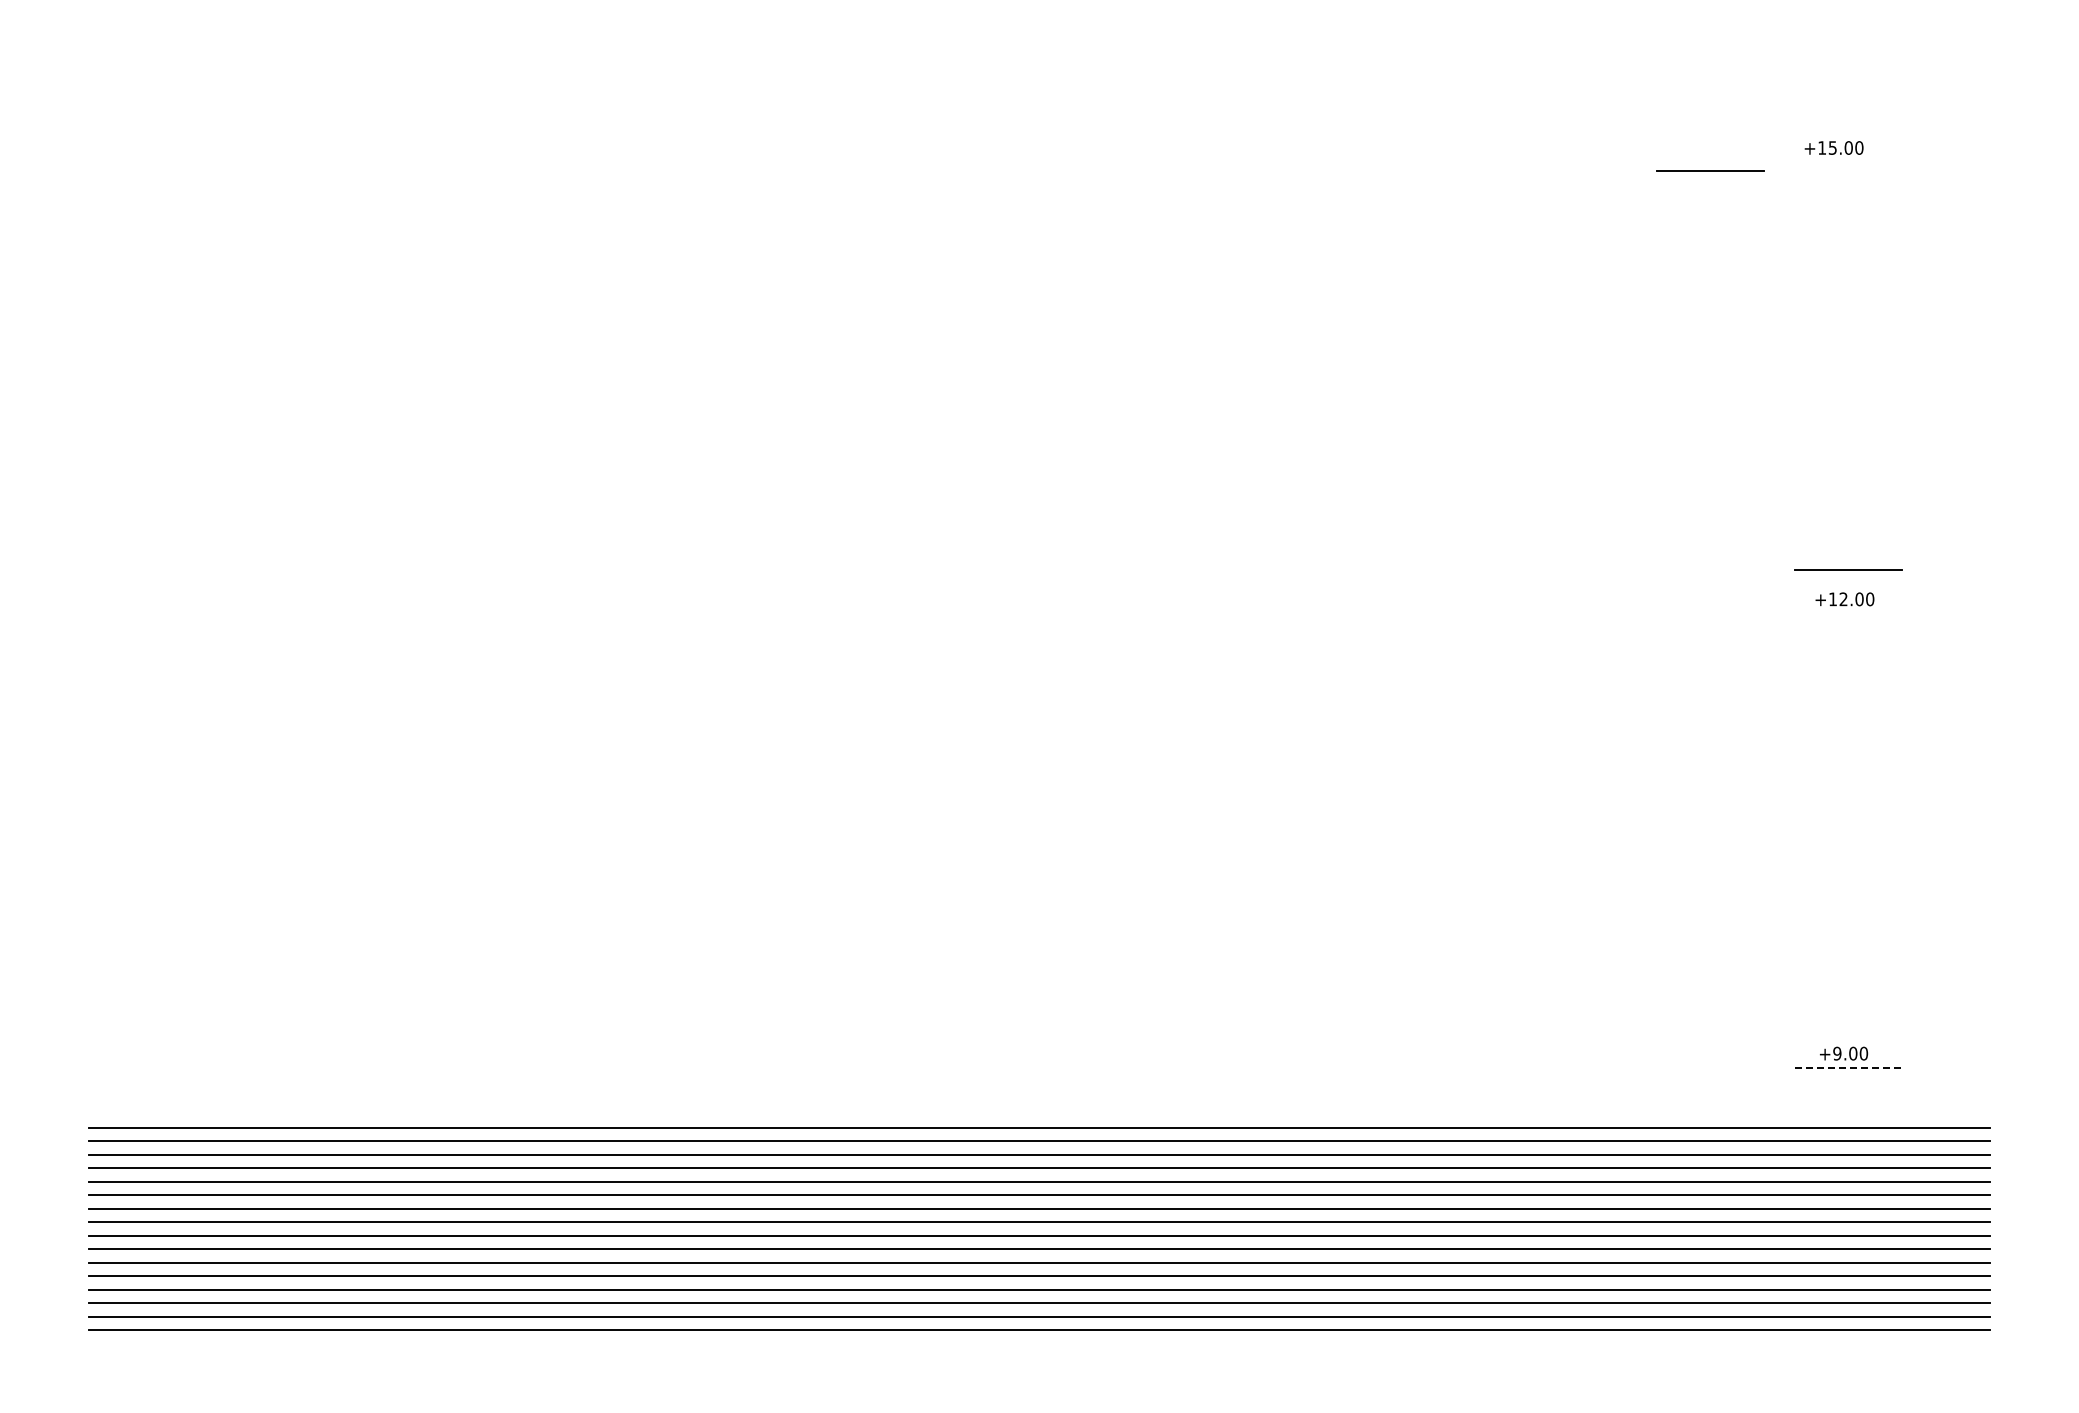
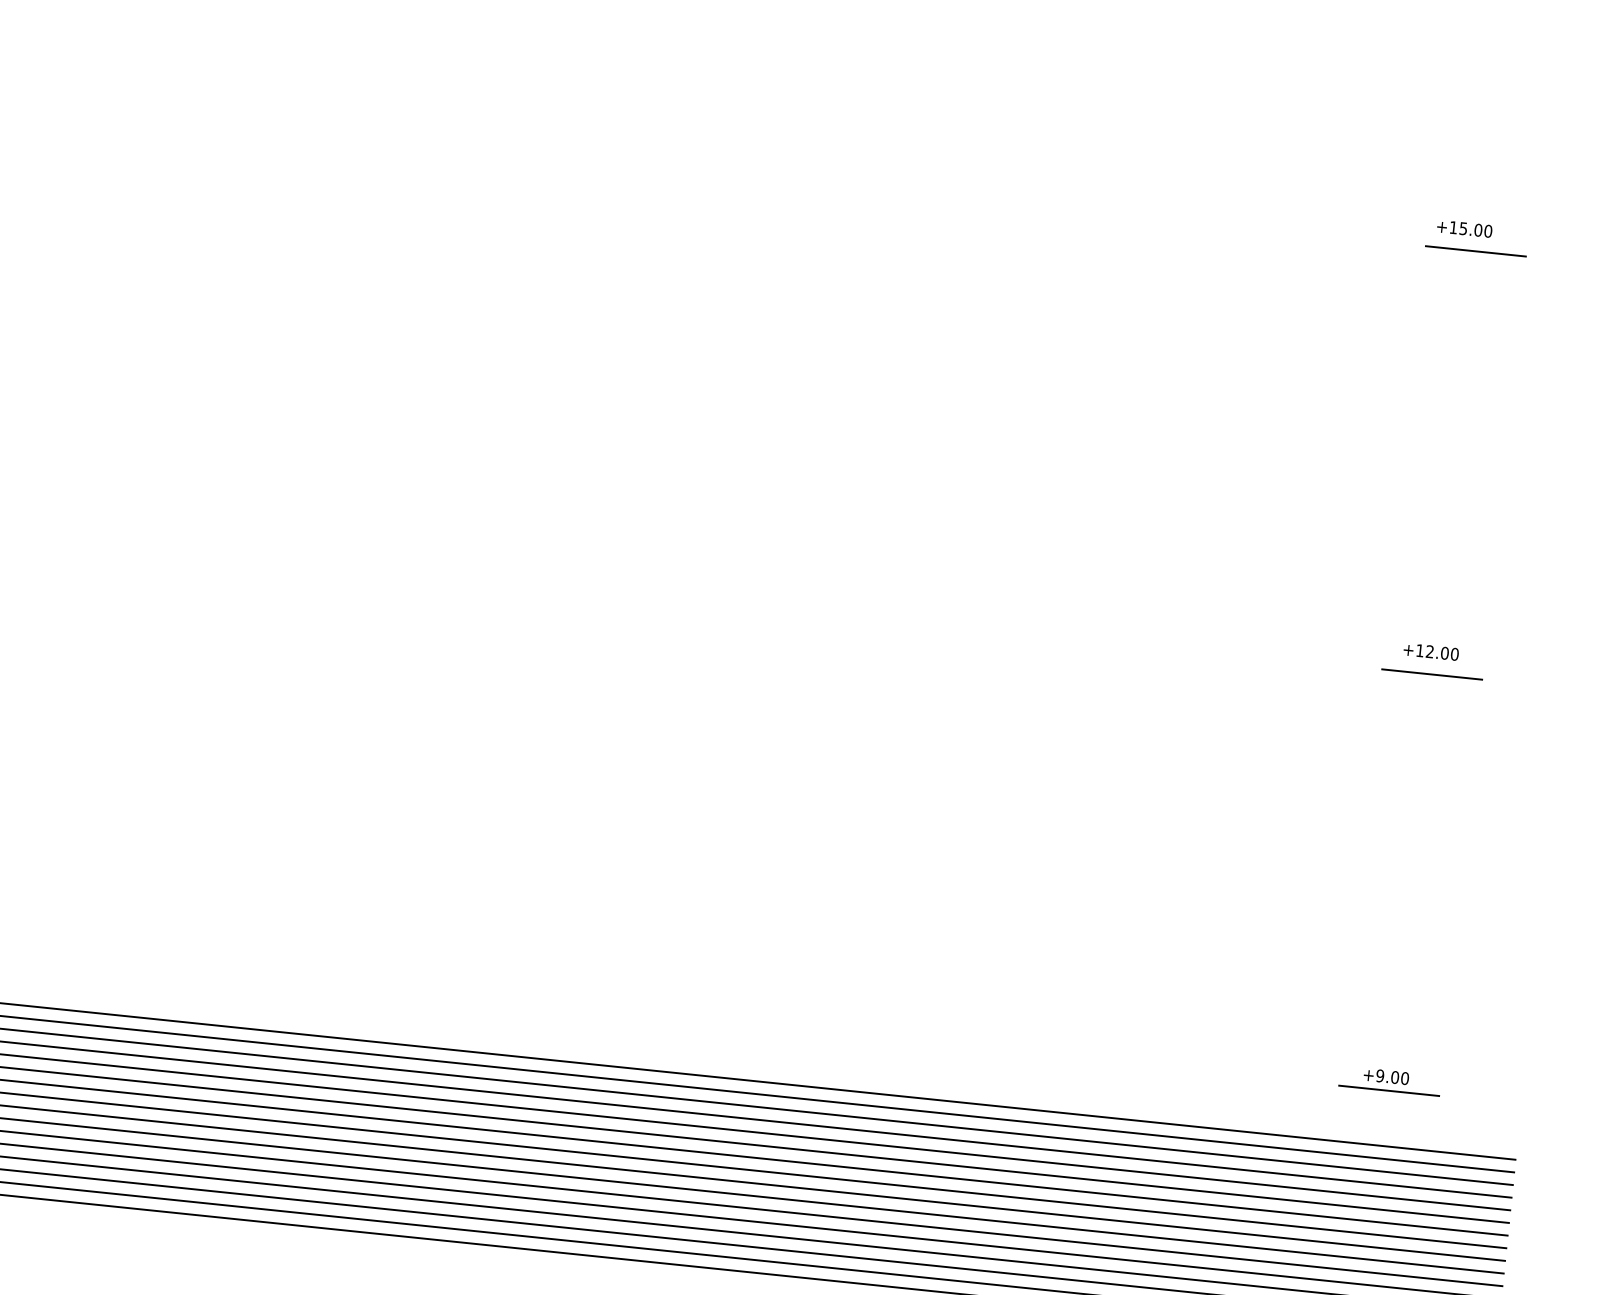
line: (1710, 170) -> (1476, 251), moved
line: (1848, 569) -> (1432, 673), moved
line: (1848, 1068) -> (1389, 1090), dashed -> solid

